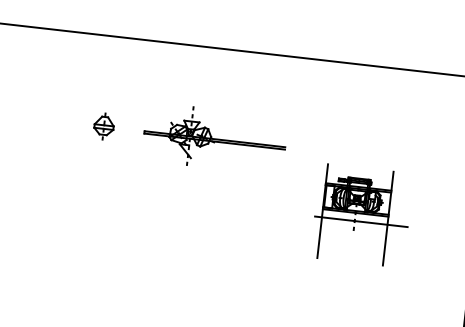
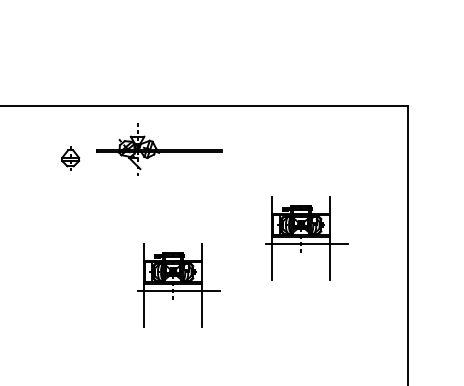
part: (103, 126) -> (70, 158), moved
part: (214, 138) -> (159, 149), moved
part: (212, 251) -> (178, 285), added

